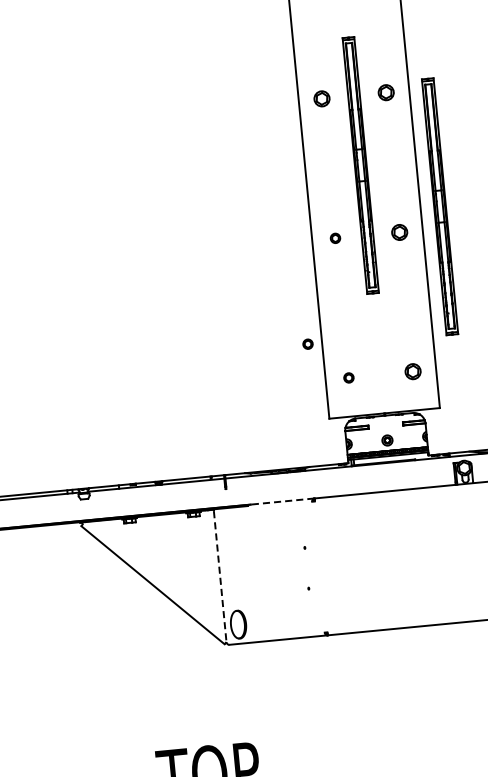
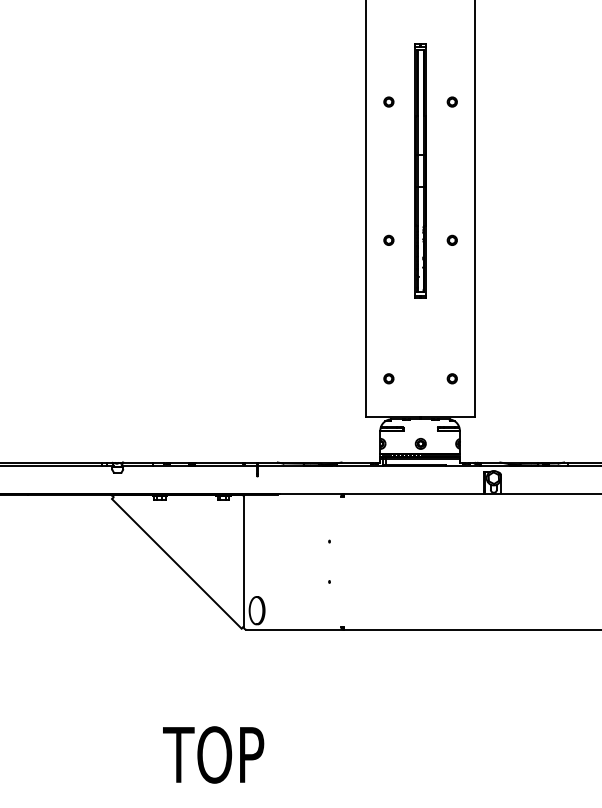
part: (385, 92) -> (451, 101), size x0.62
part: (321, 98) -> (388, 101), size x0.62
part: (439, 206) -> (494, 218), removed
part: (398, 231) -> (451, 239), size x0.62
part: (307, 343) -> (351, 341), removed
part: (412, 371) -> (451, 378), size x0.62
line: (282, 501) -> (311, 493), dashed -> solid
line: (220, 576) -> (243, 561), dashed -> solid

